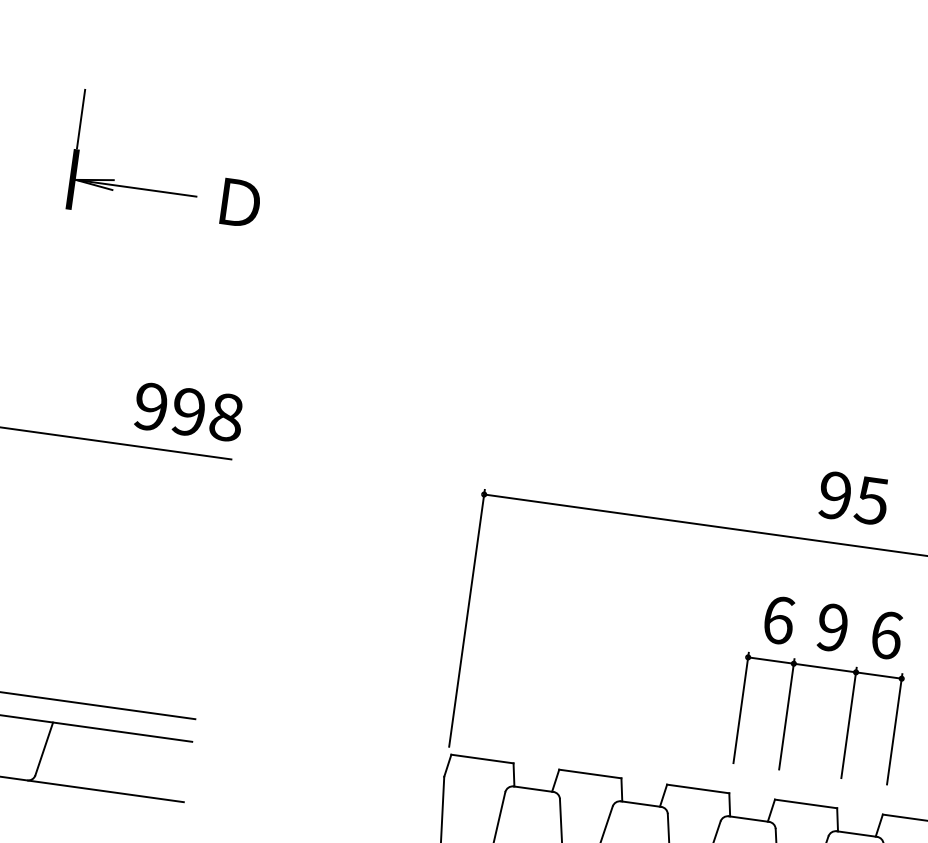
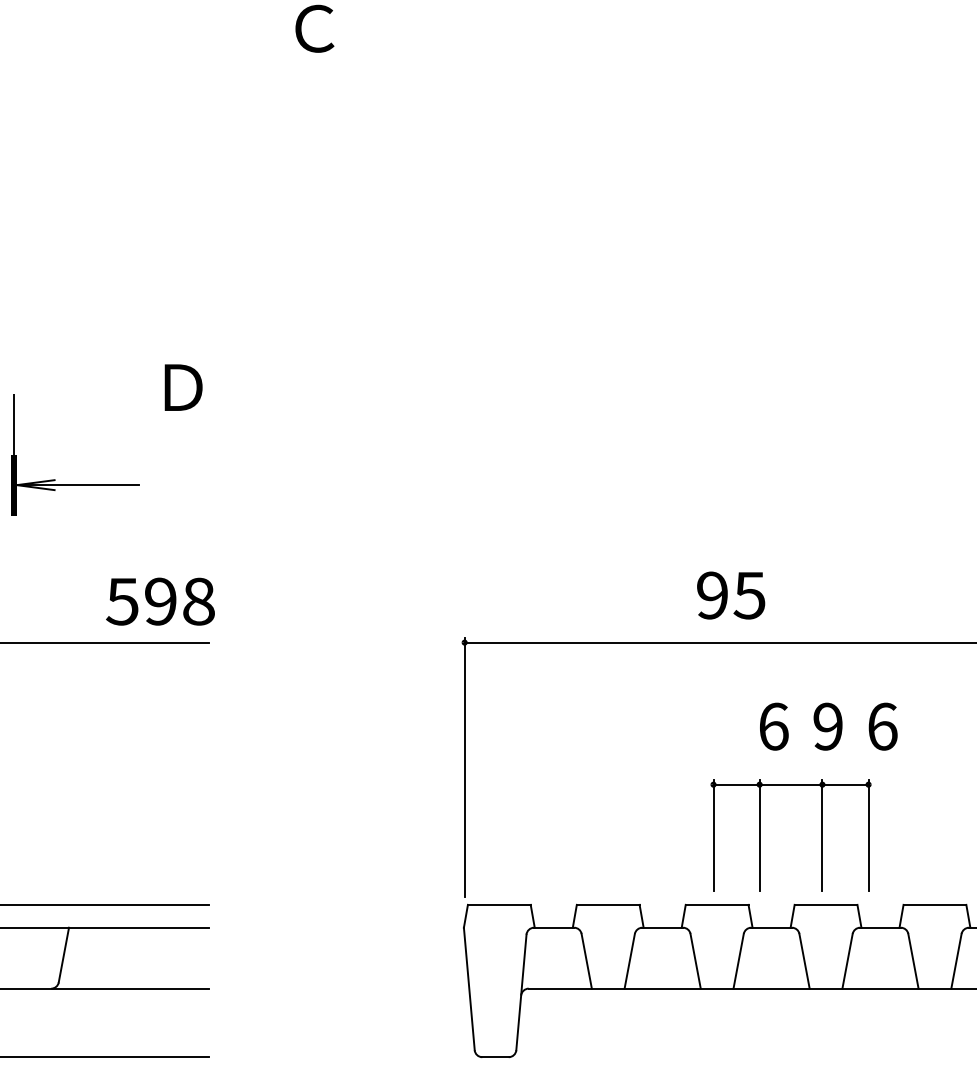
part: (133, 187) -> (75, 484), moved
text: (150, 406) -> (122, 601), 998 -> 598
text: (854, 498) -> (731, 595), moved
part: (787, 714) -> (760, 835), moved

